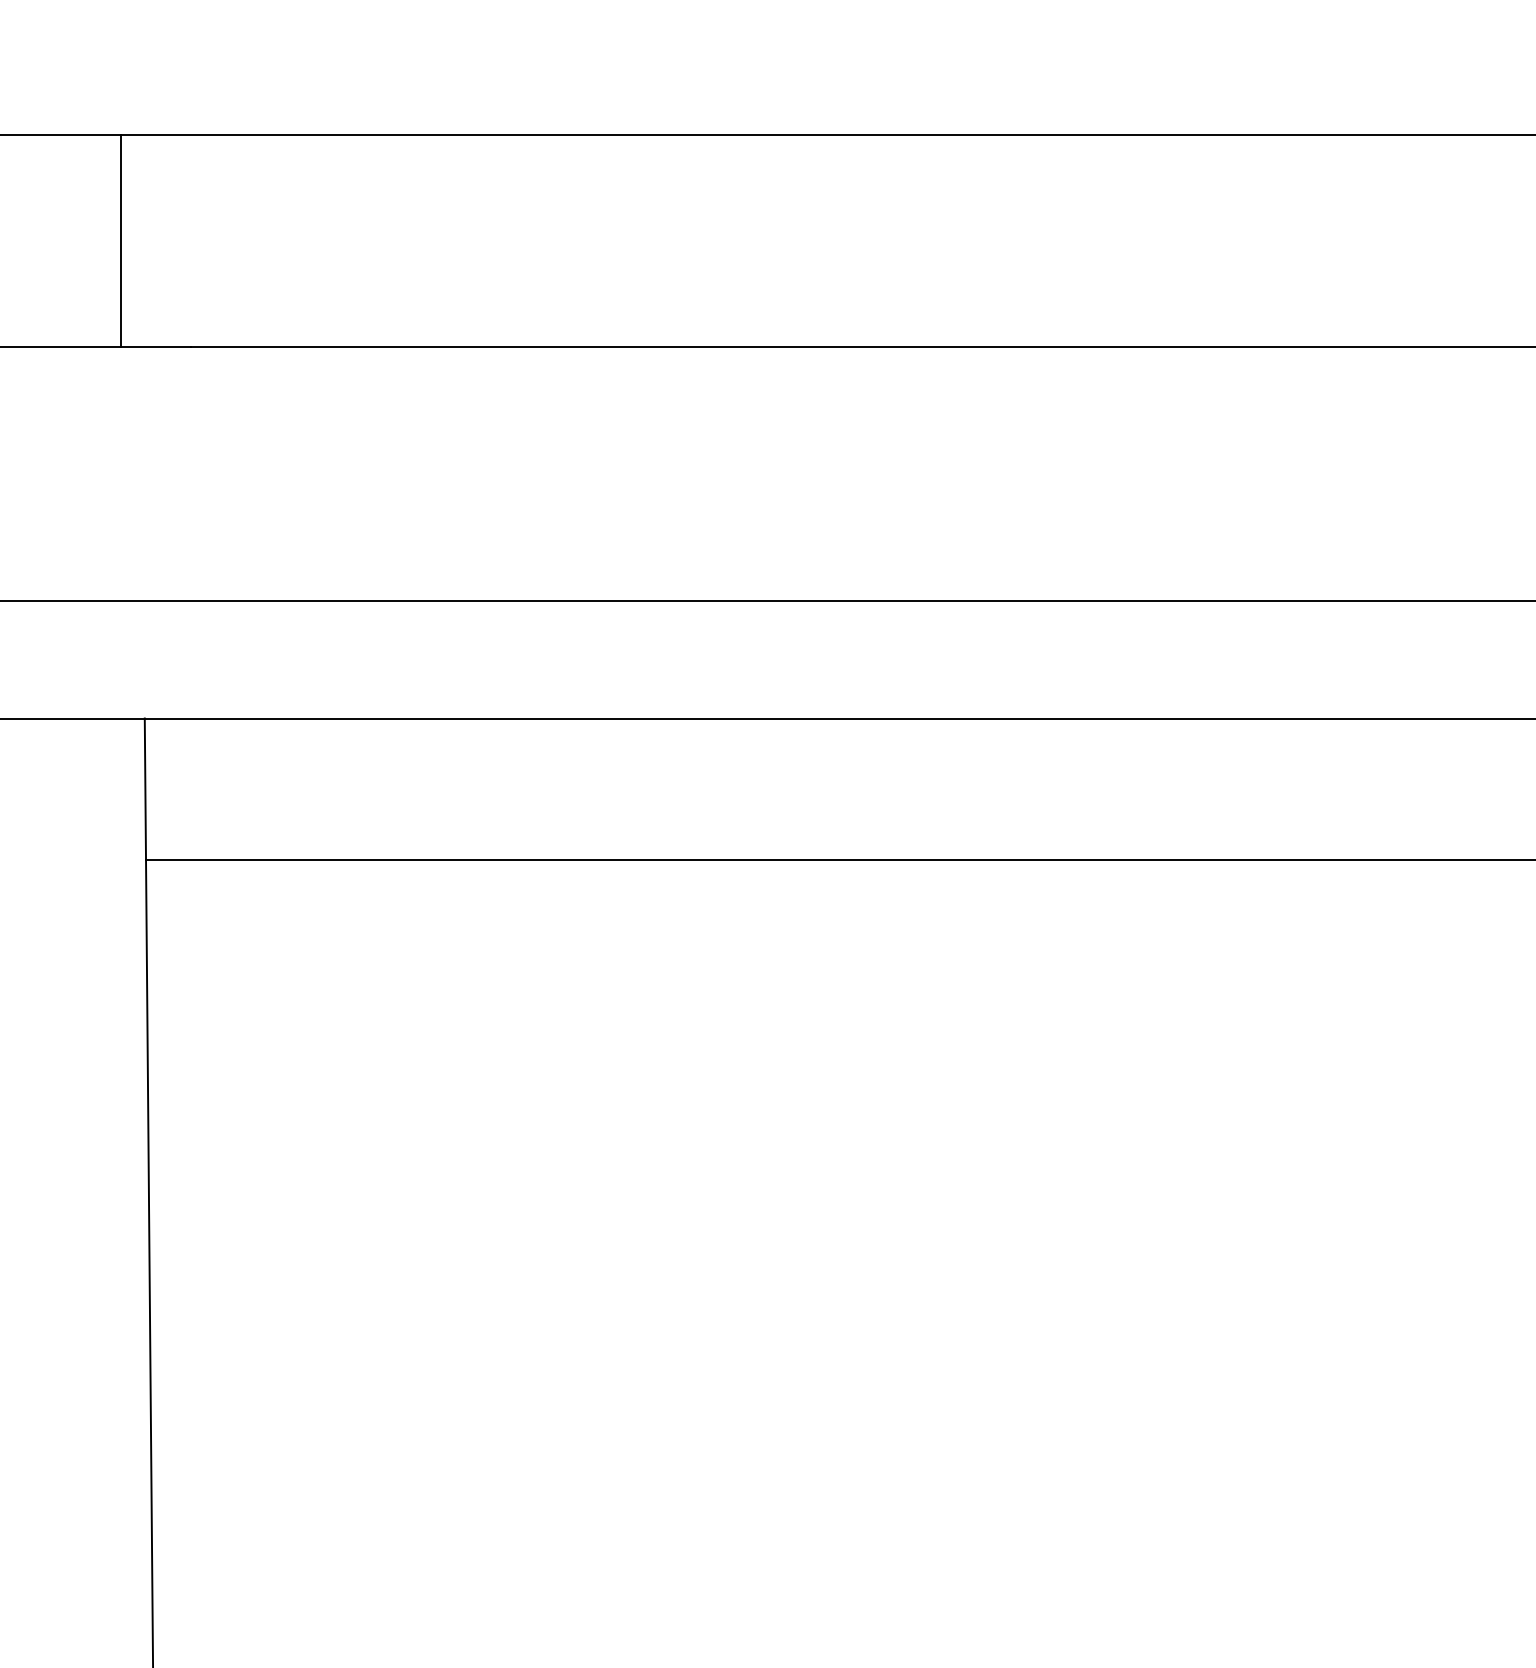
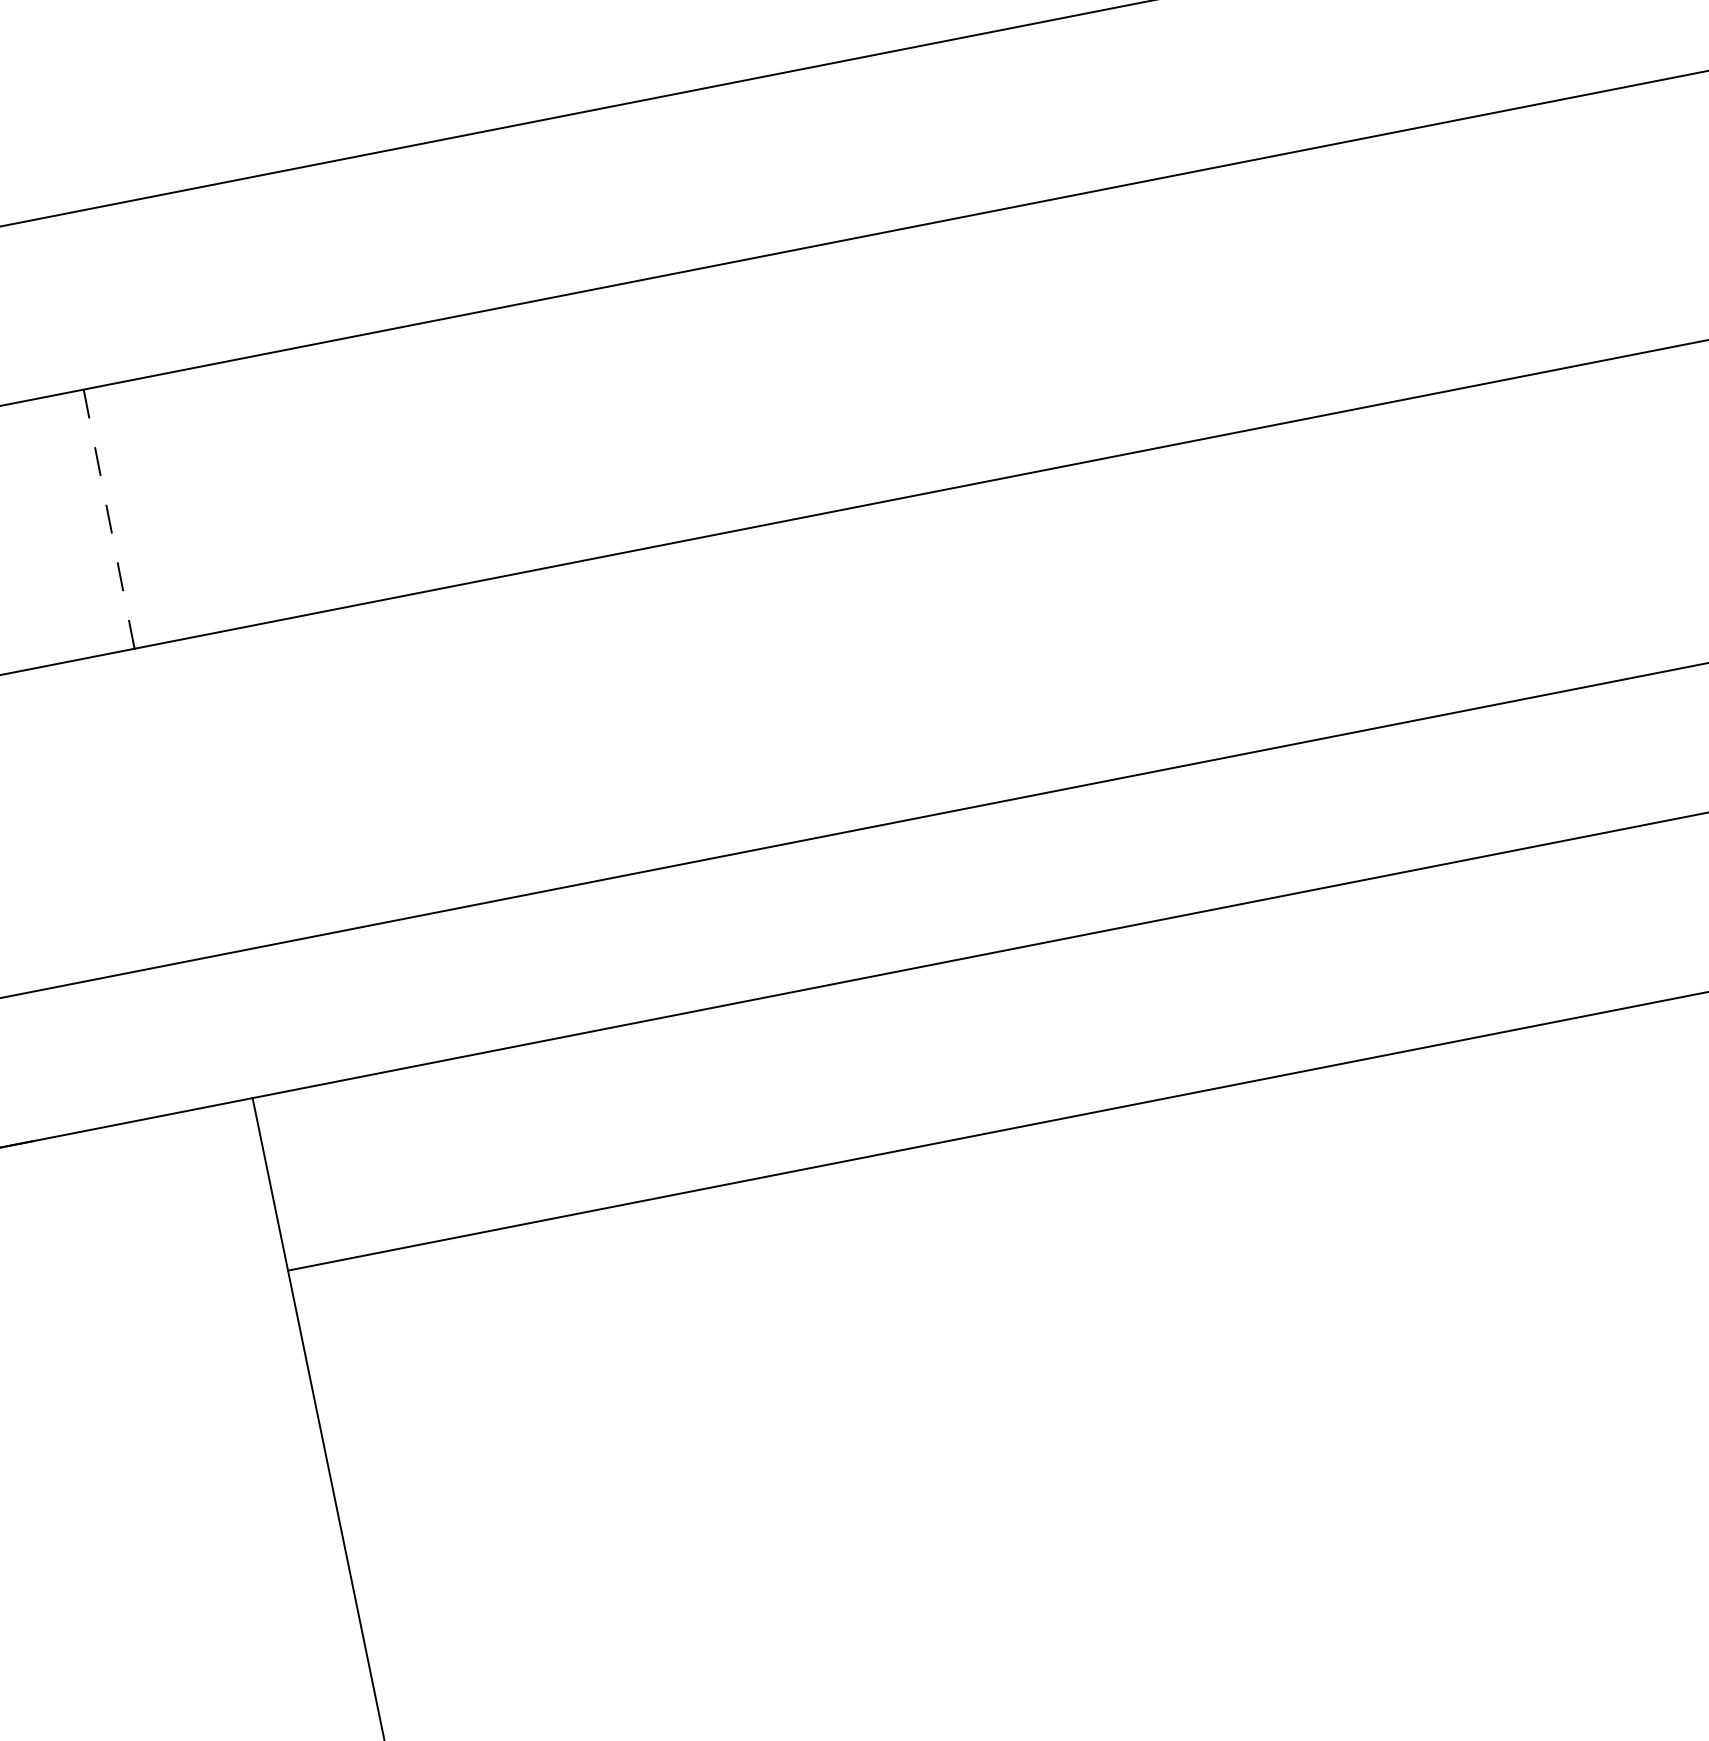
line: (121, 240) -> (109, 518), solid -> dashed

